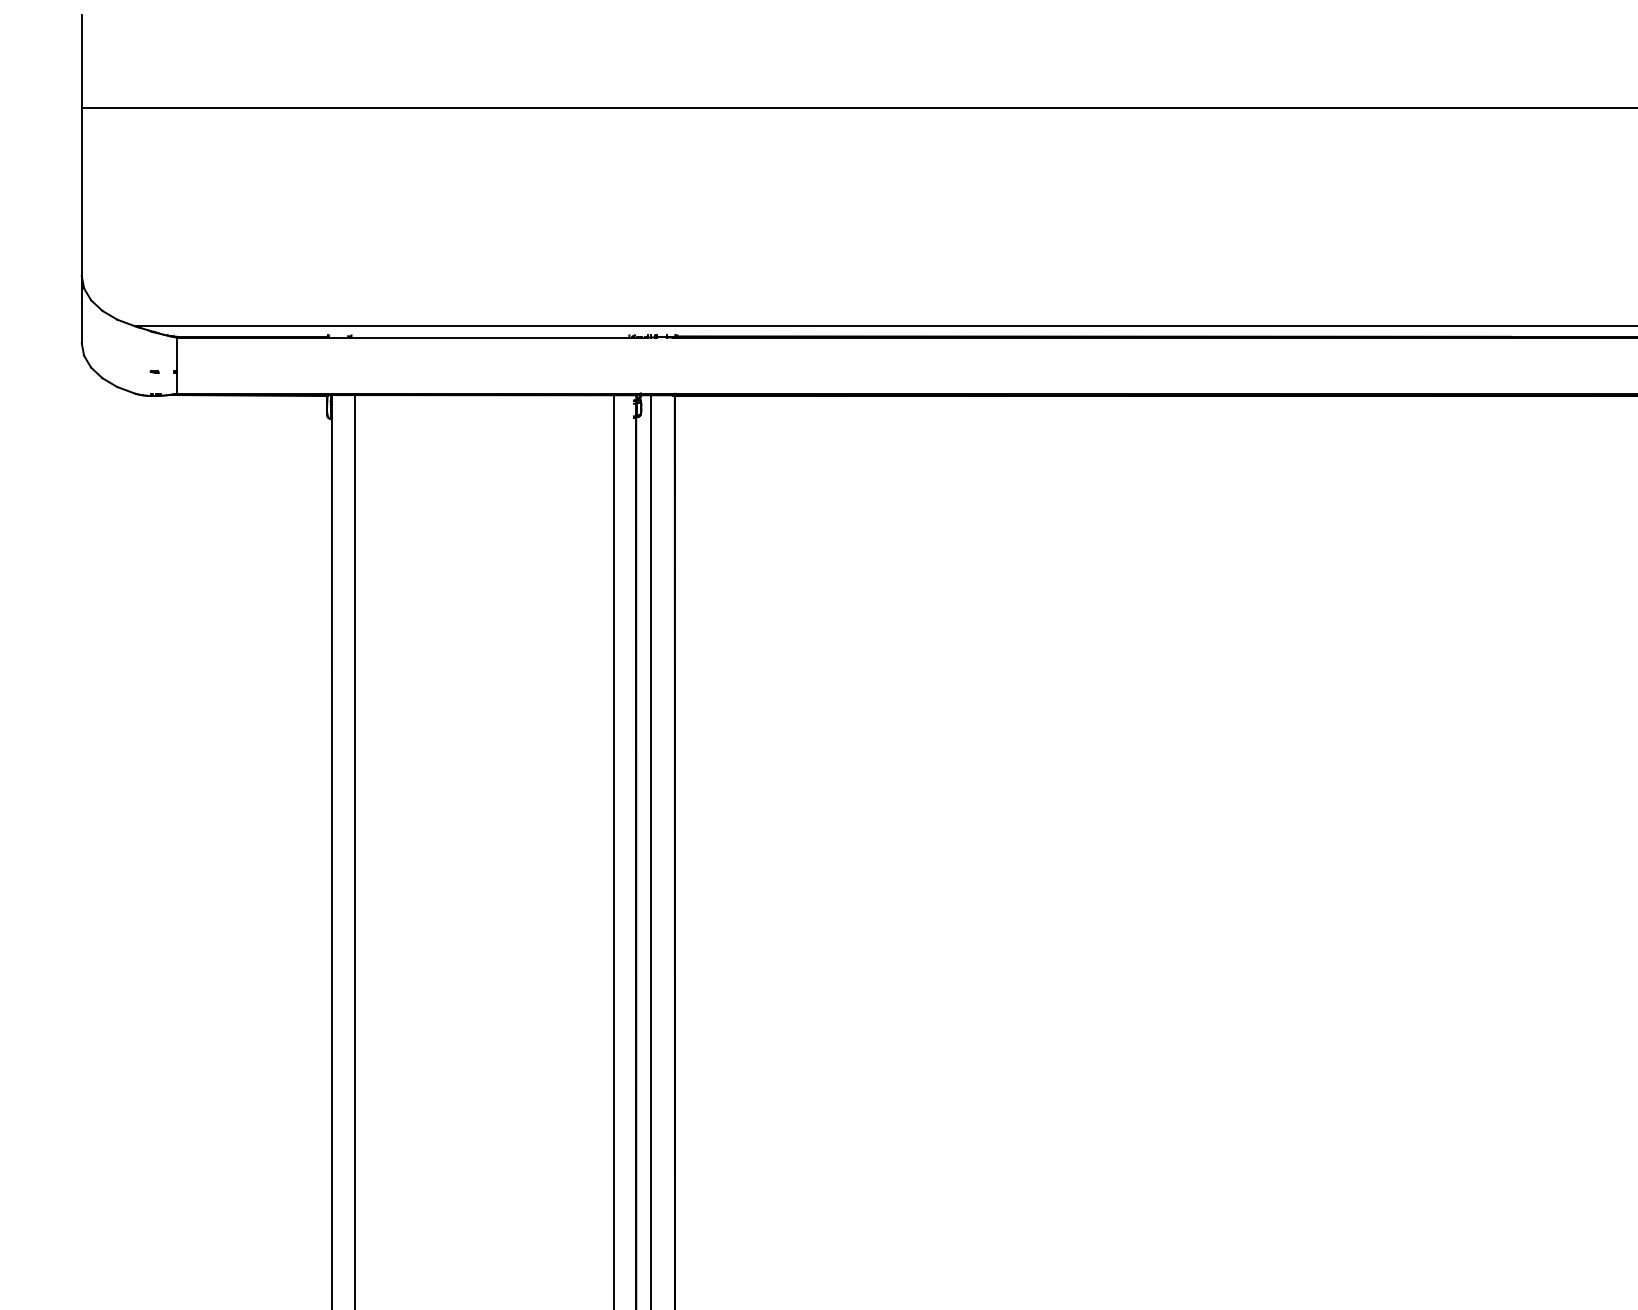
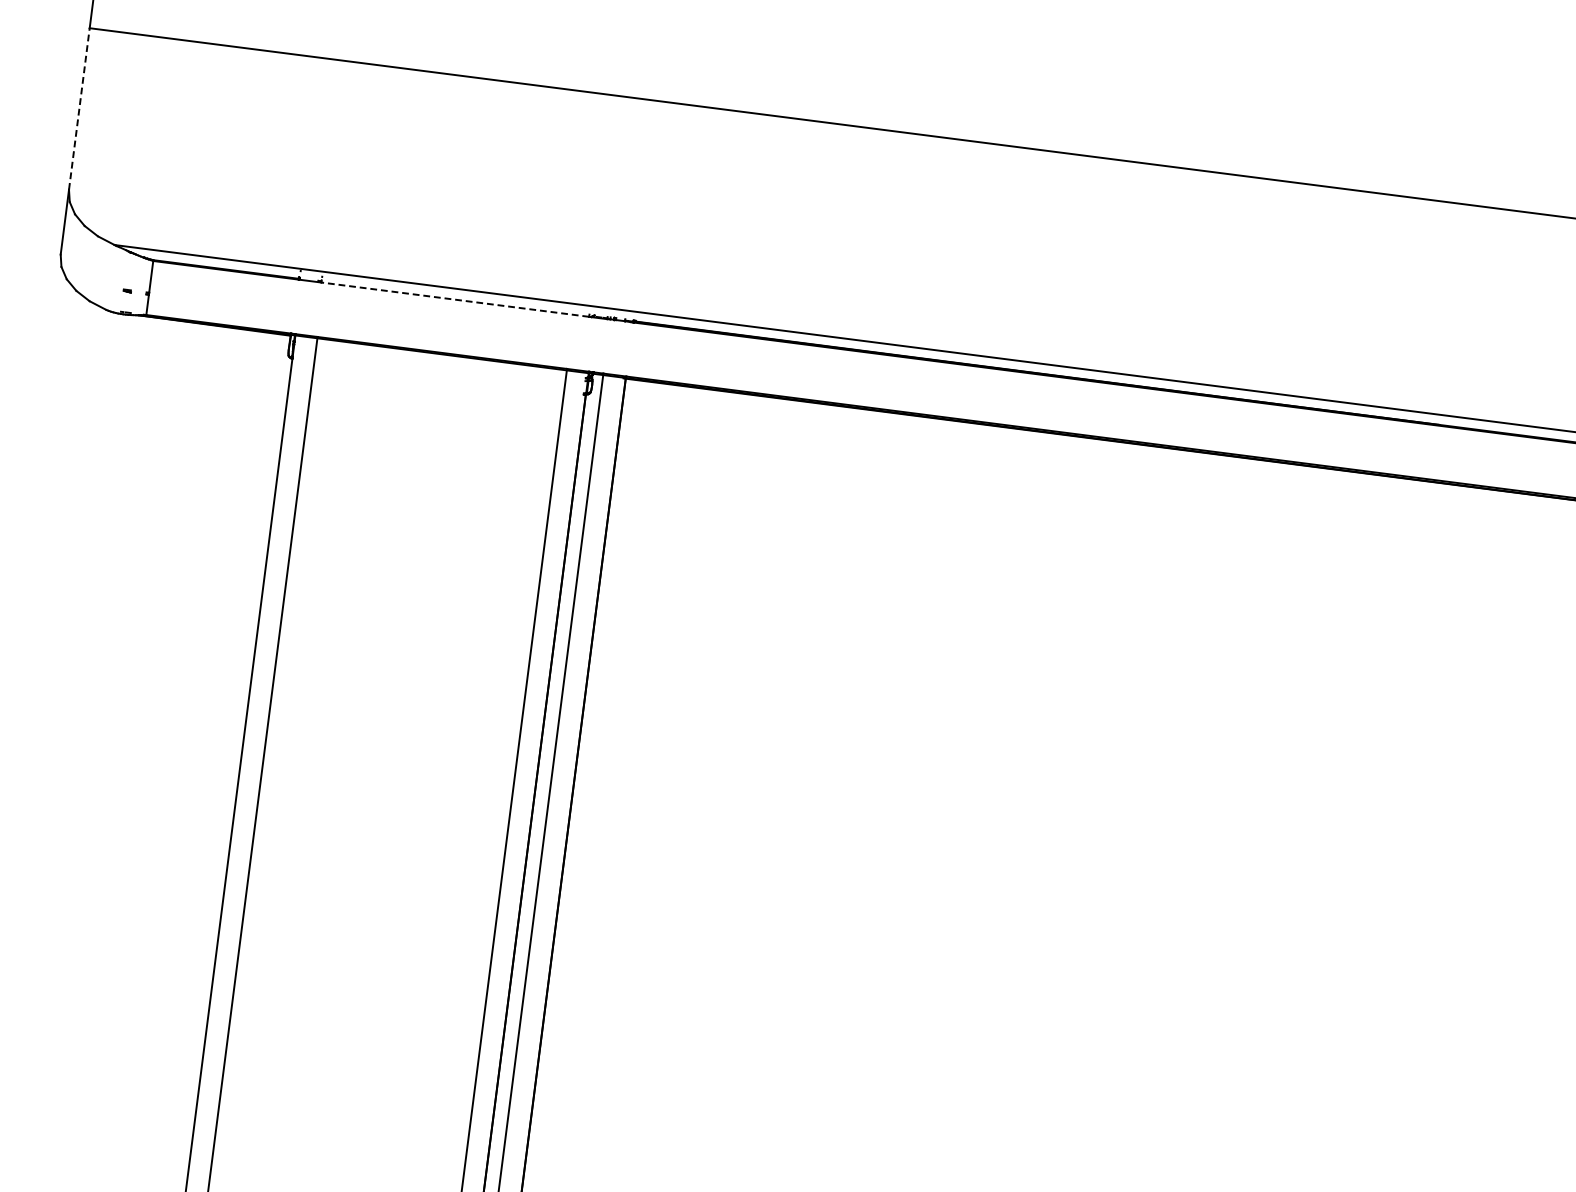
line: (81, 192) -> (79, 109), solid -> dashed
line: (490, 337) -> (455, 299), solid -> dashed

